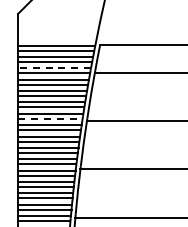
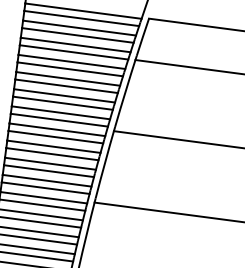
line: (54, 68) -> (75, 45), dashed -> solid
line: (50, 118) -> (59, 119), dashed -> solid

